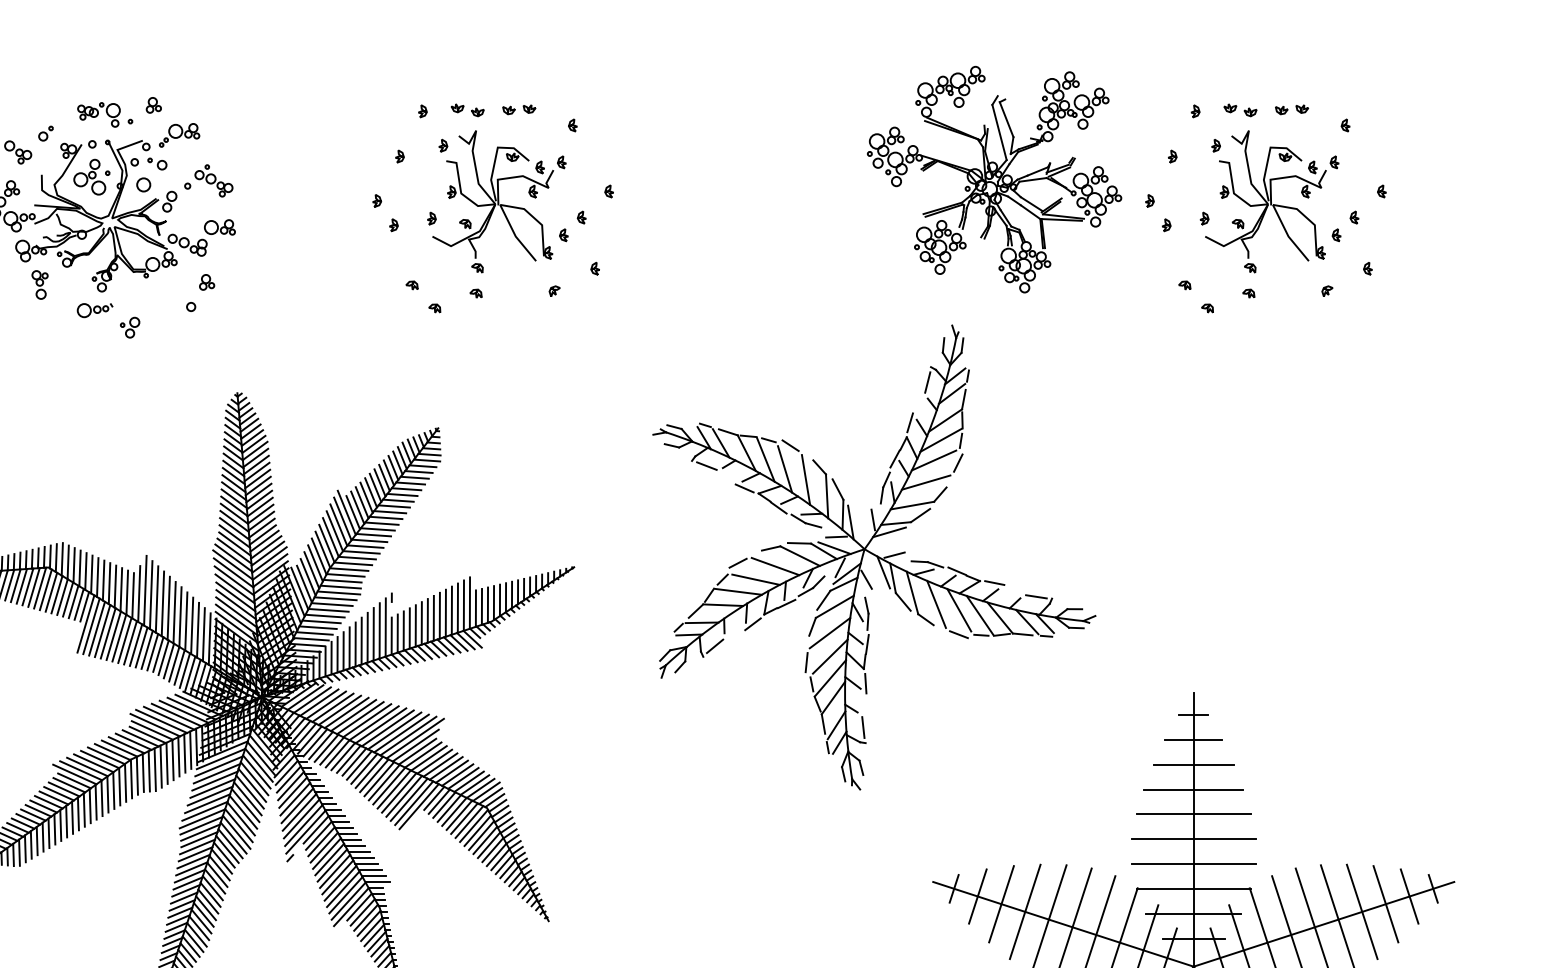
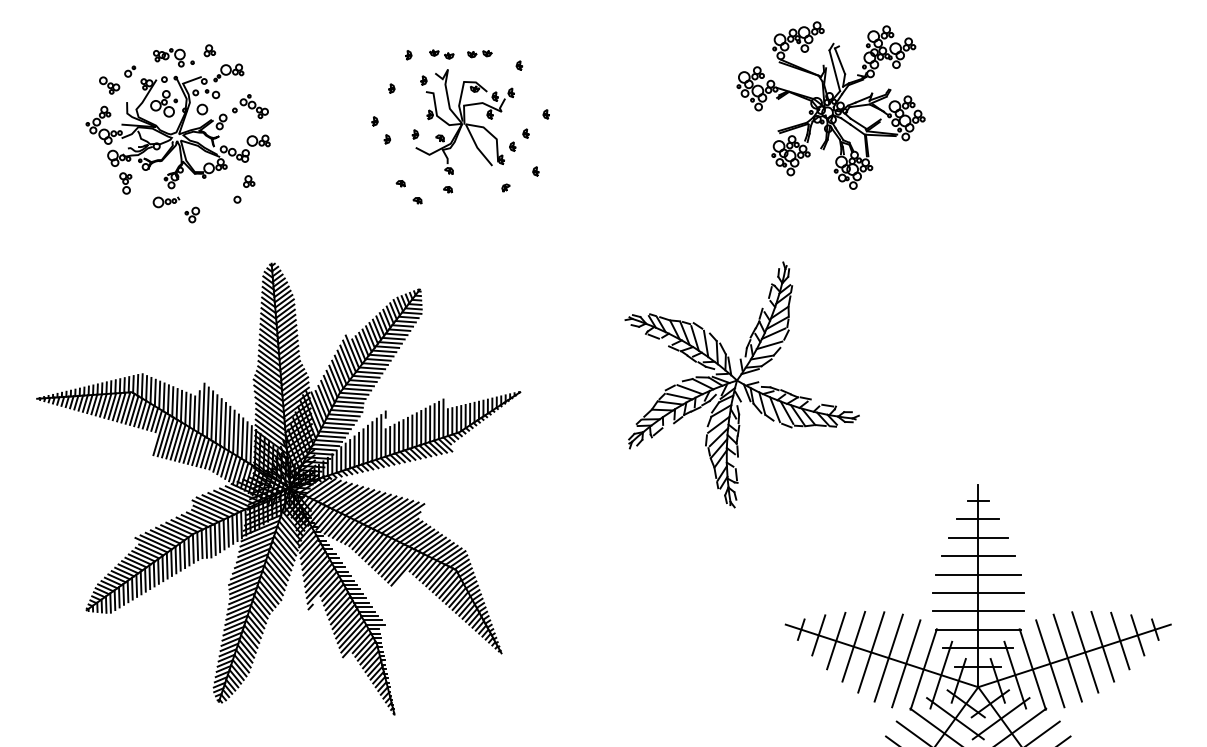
part: (1265, 207) -> (1031, 126), removed
part: (873, 557) -> (741, 384), size x0.71

